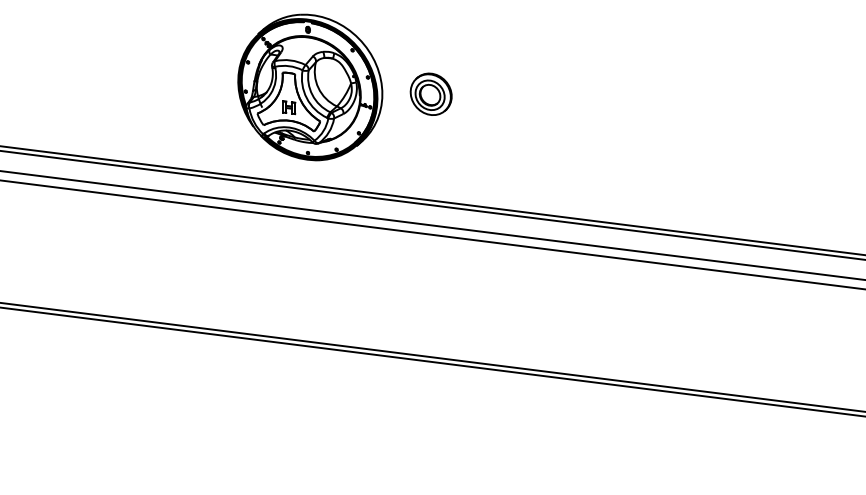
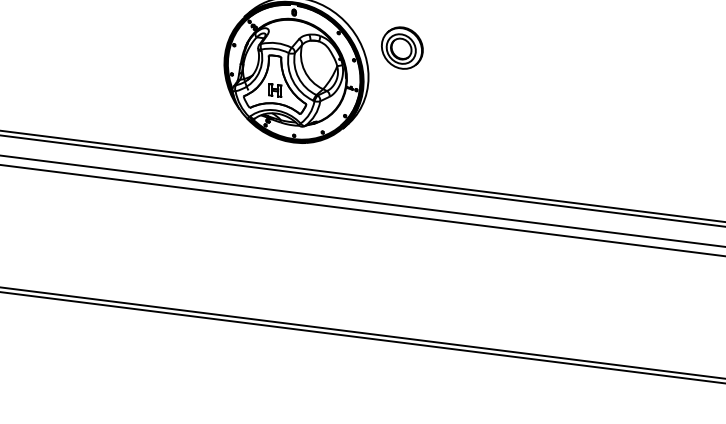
part: (430, 93) -> (401, 47), moved

